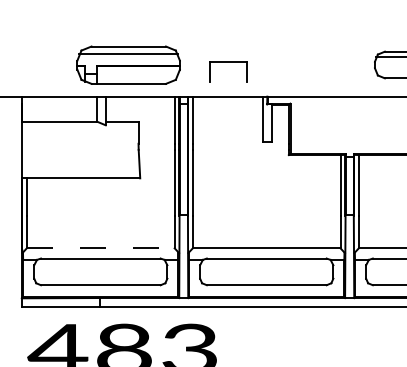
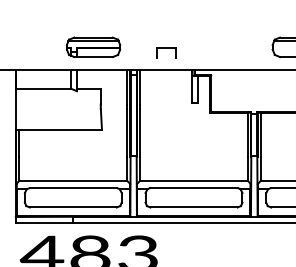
part: (128, 63) -> (93, 46), size x0.71
part: (228, 72) -> (166, 52), size x0.71
line: (101, 248) -> (73, 180), dashed -> solid

